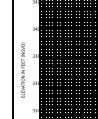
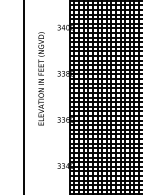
text: (22, 69) -> (40, 77), moved

